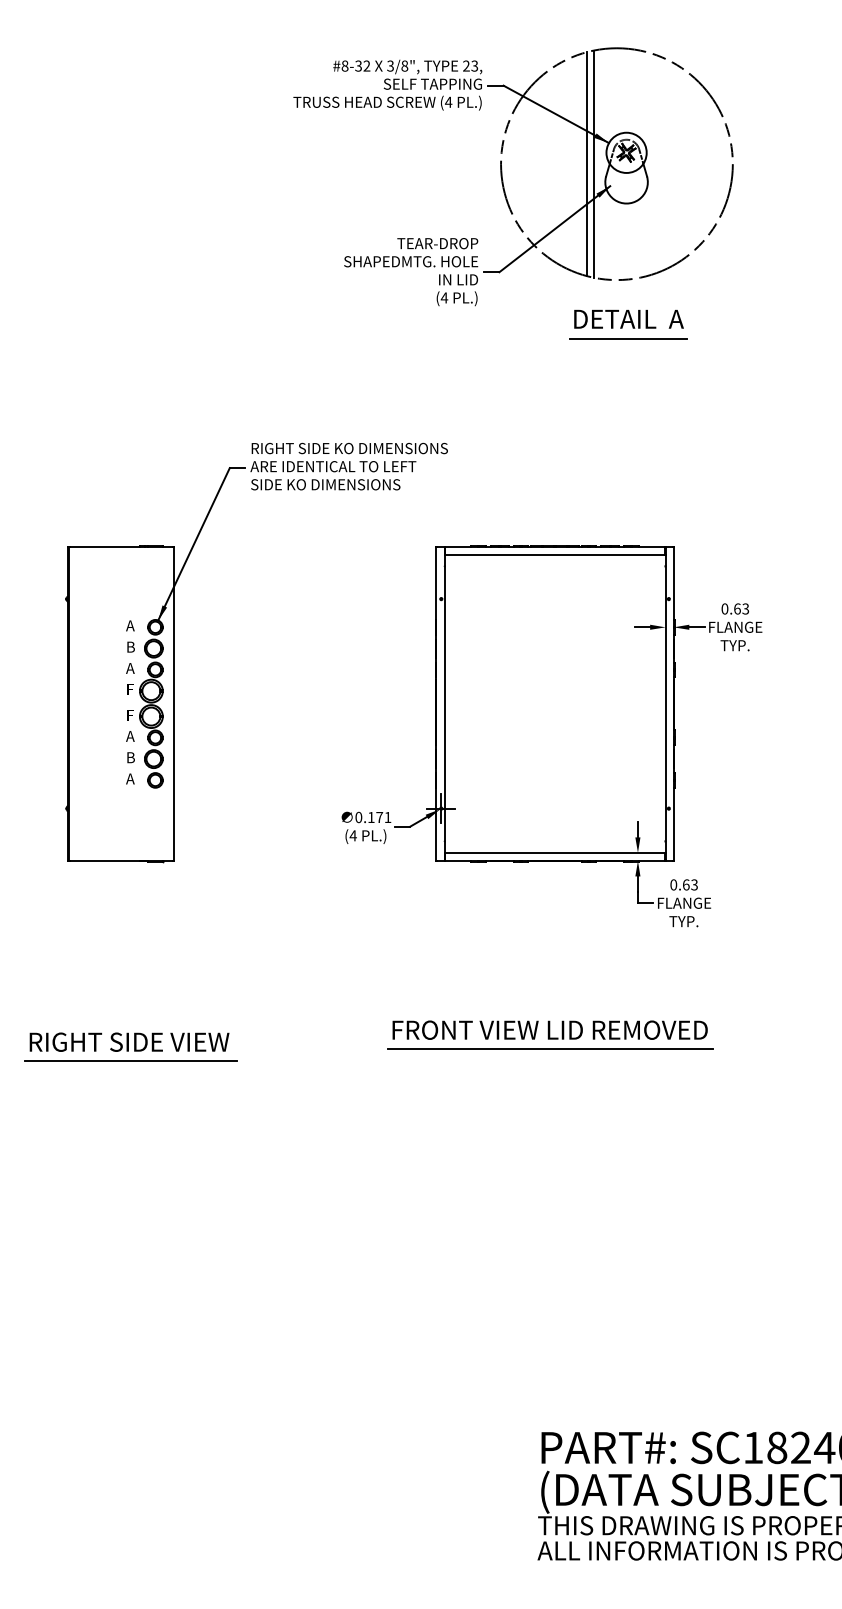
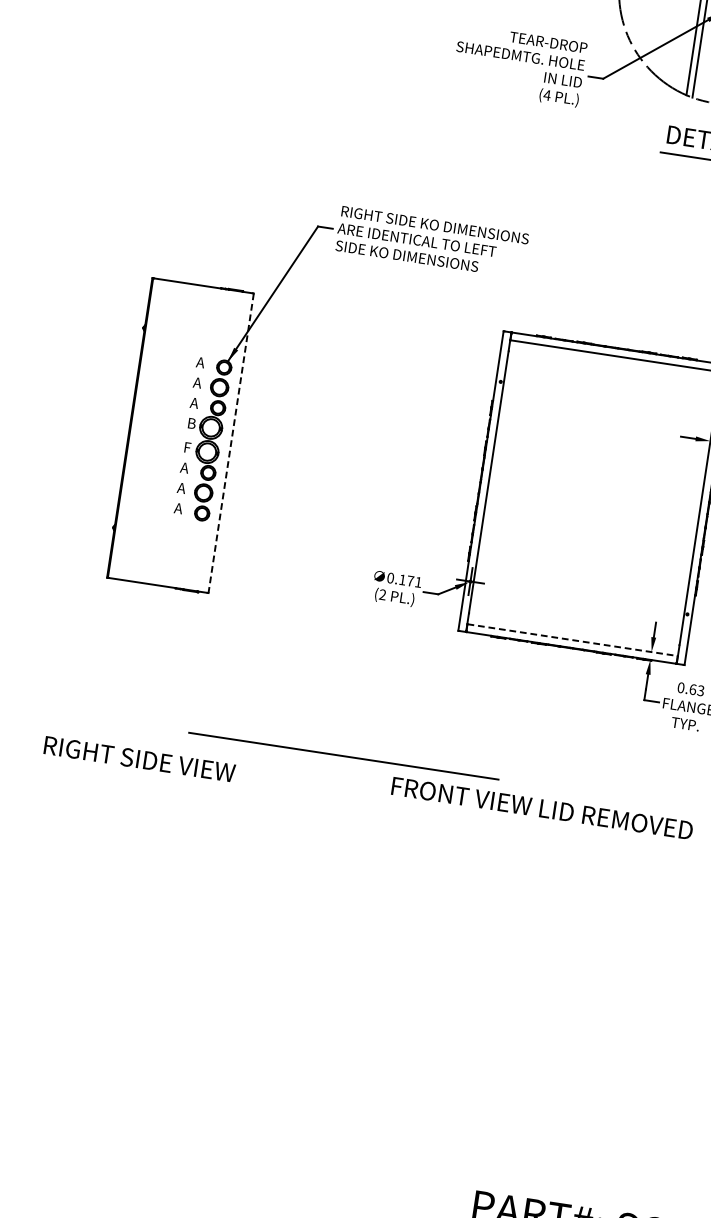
text: (130, 646) -> (197, 382), B -> A
text: (130, 689) -> (191, 423), F -> B
line: (174, 704) -> (231, 443), solid -> dashed
text: (130, 757) -> (181, 488), B -> A
text: (352, 835) -> (382, 594), (4 -> (2
line: (555, 852) -> (573, 639), solid -> dashed
line: (550, 1048) -> (344, 755), moved
line: (130, 1061) -> (137, 777), removed

